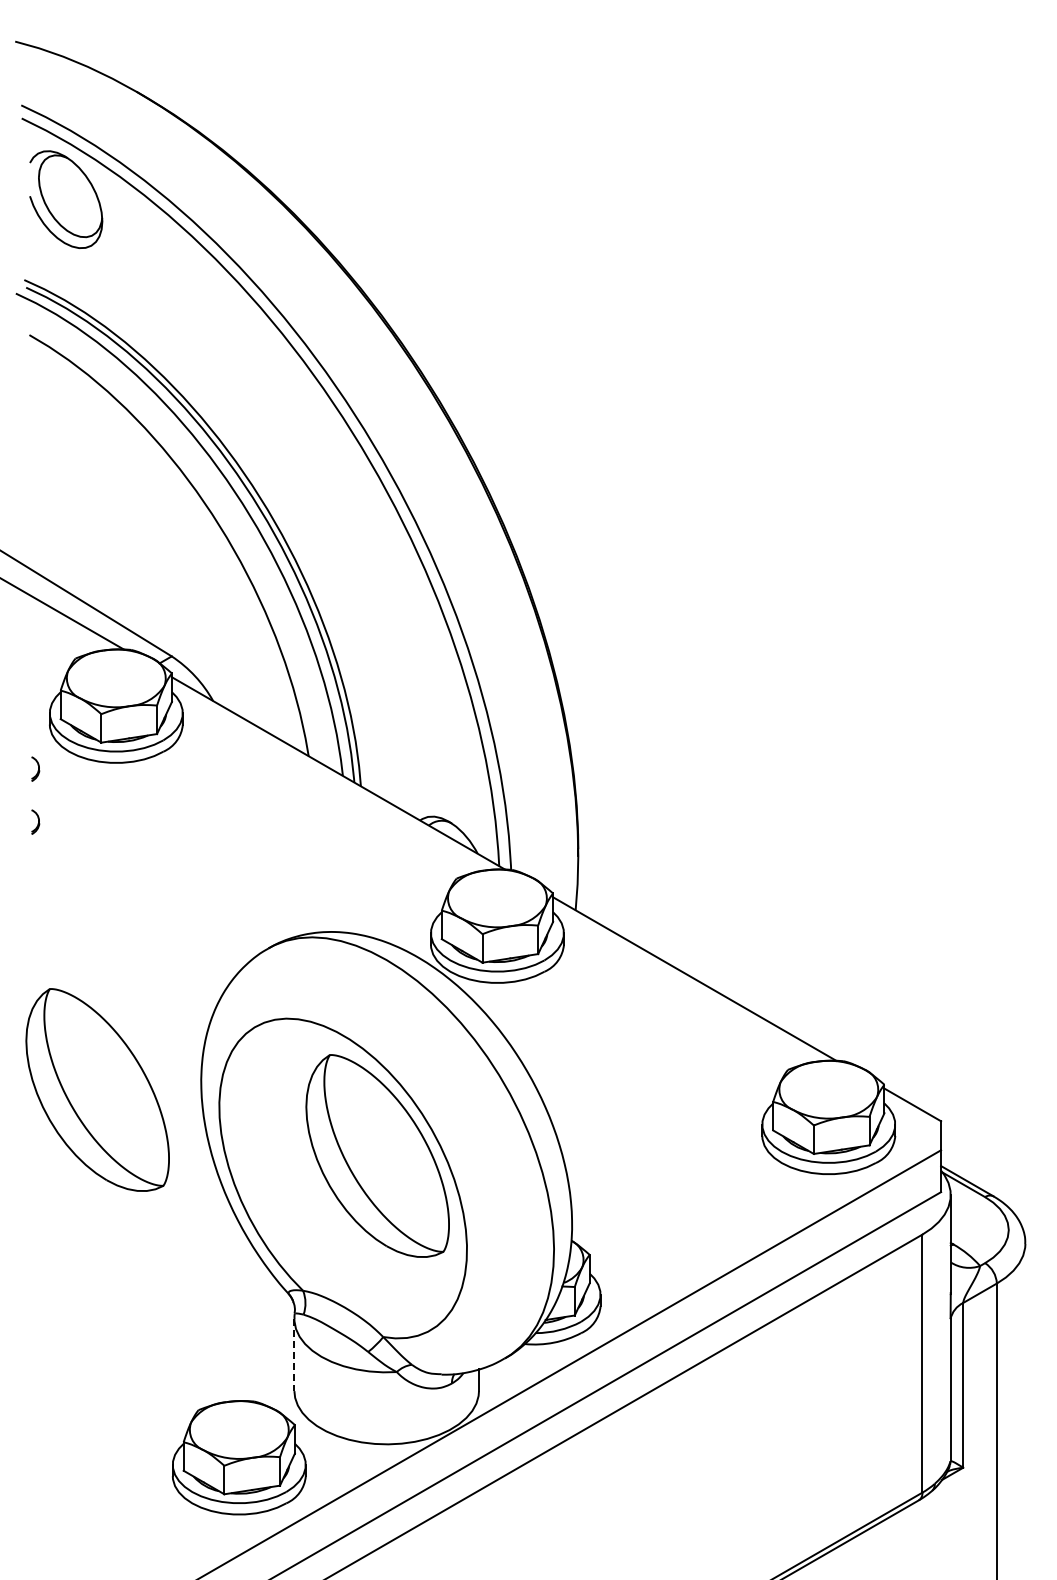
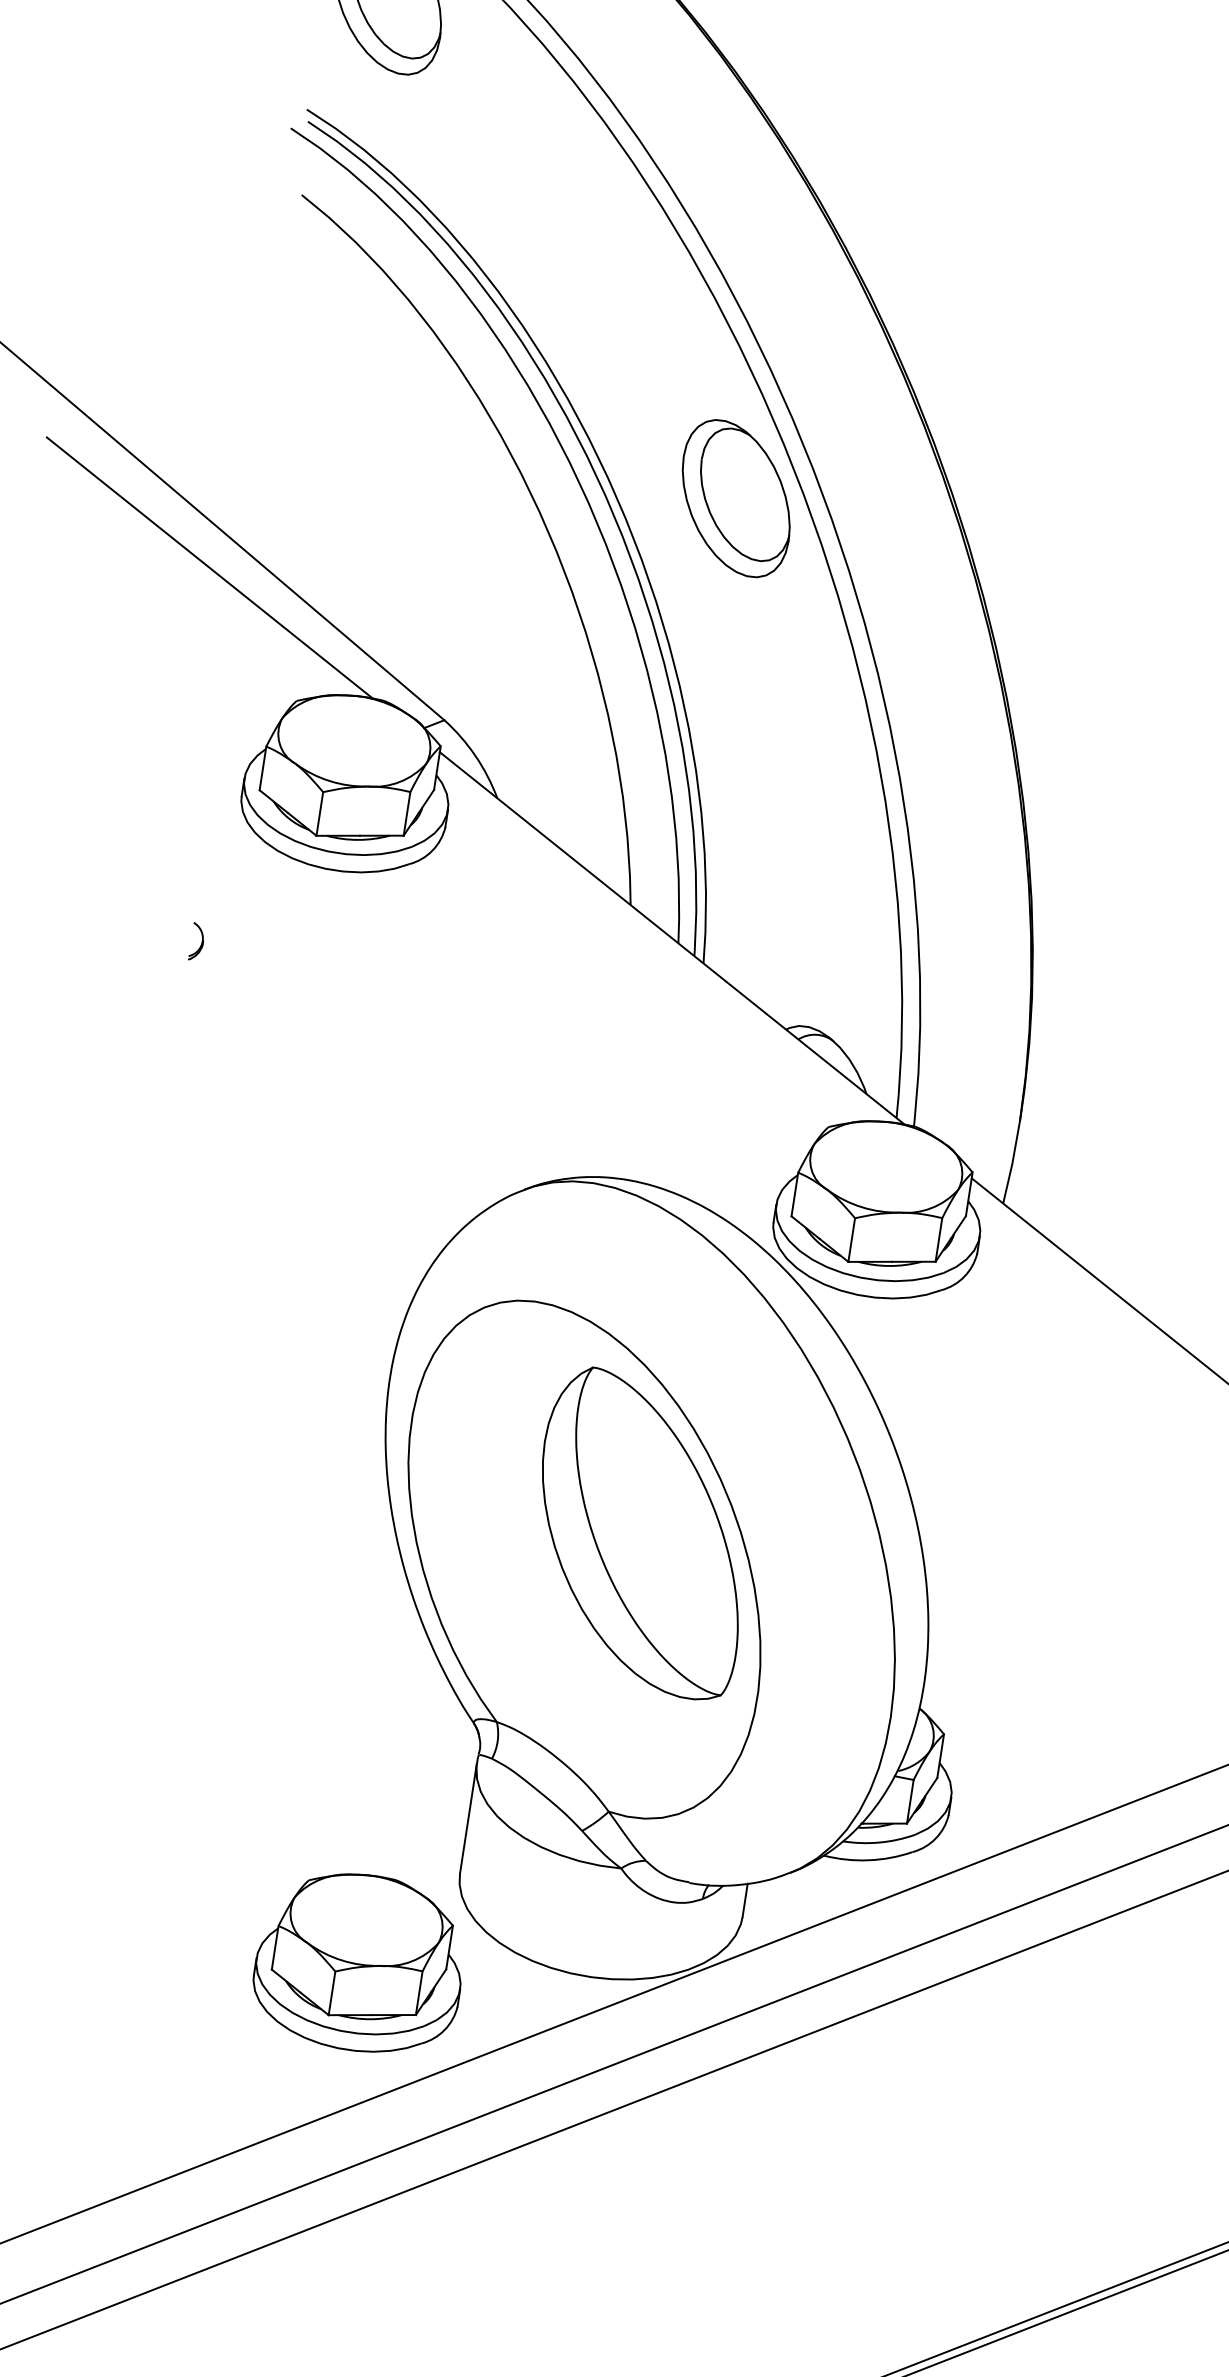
part: (335, 486) -> (734, 498), added
part: (35, 768) -> (209, 859), removed
part: (97, 1089) -> (229, 1365), removed
line: (294, 1355) -> (468, 1819), dashed -> solid

